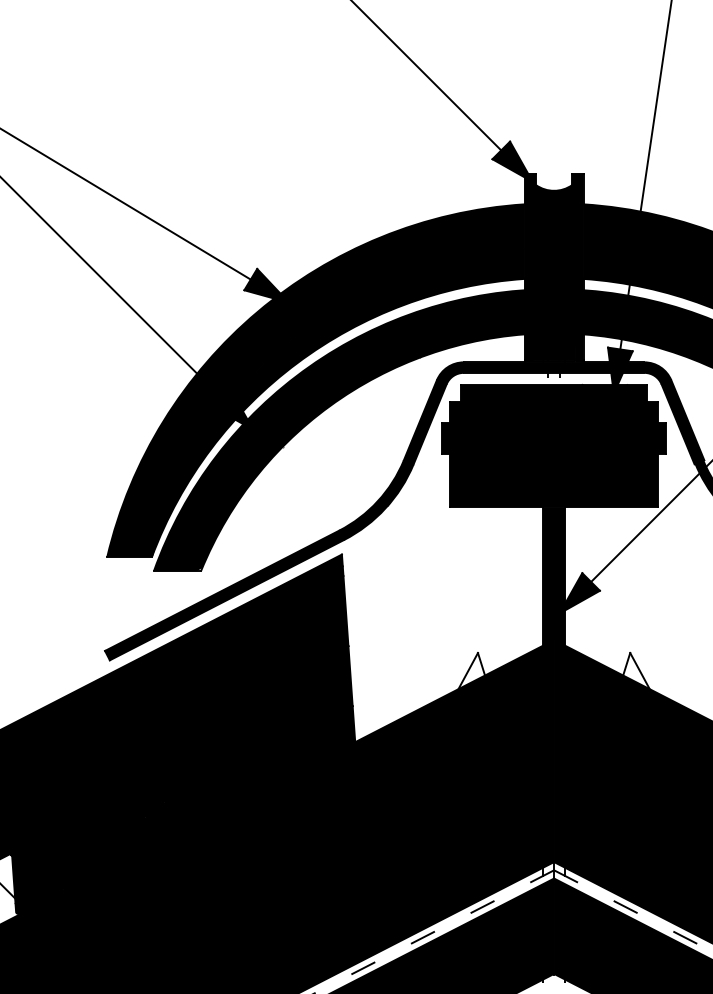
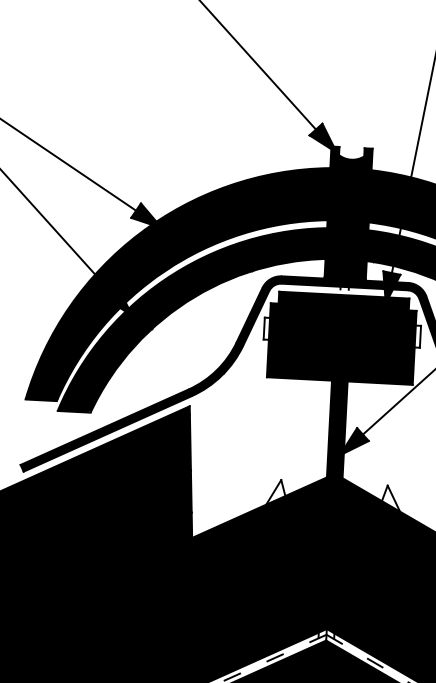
fill: (445, 437) -> (266, 328), removed
fill: (661, 437) -> (417, 336), removed

